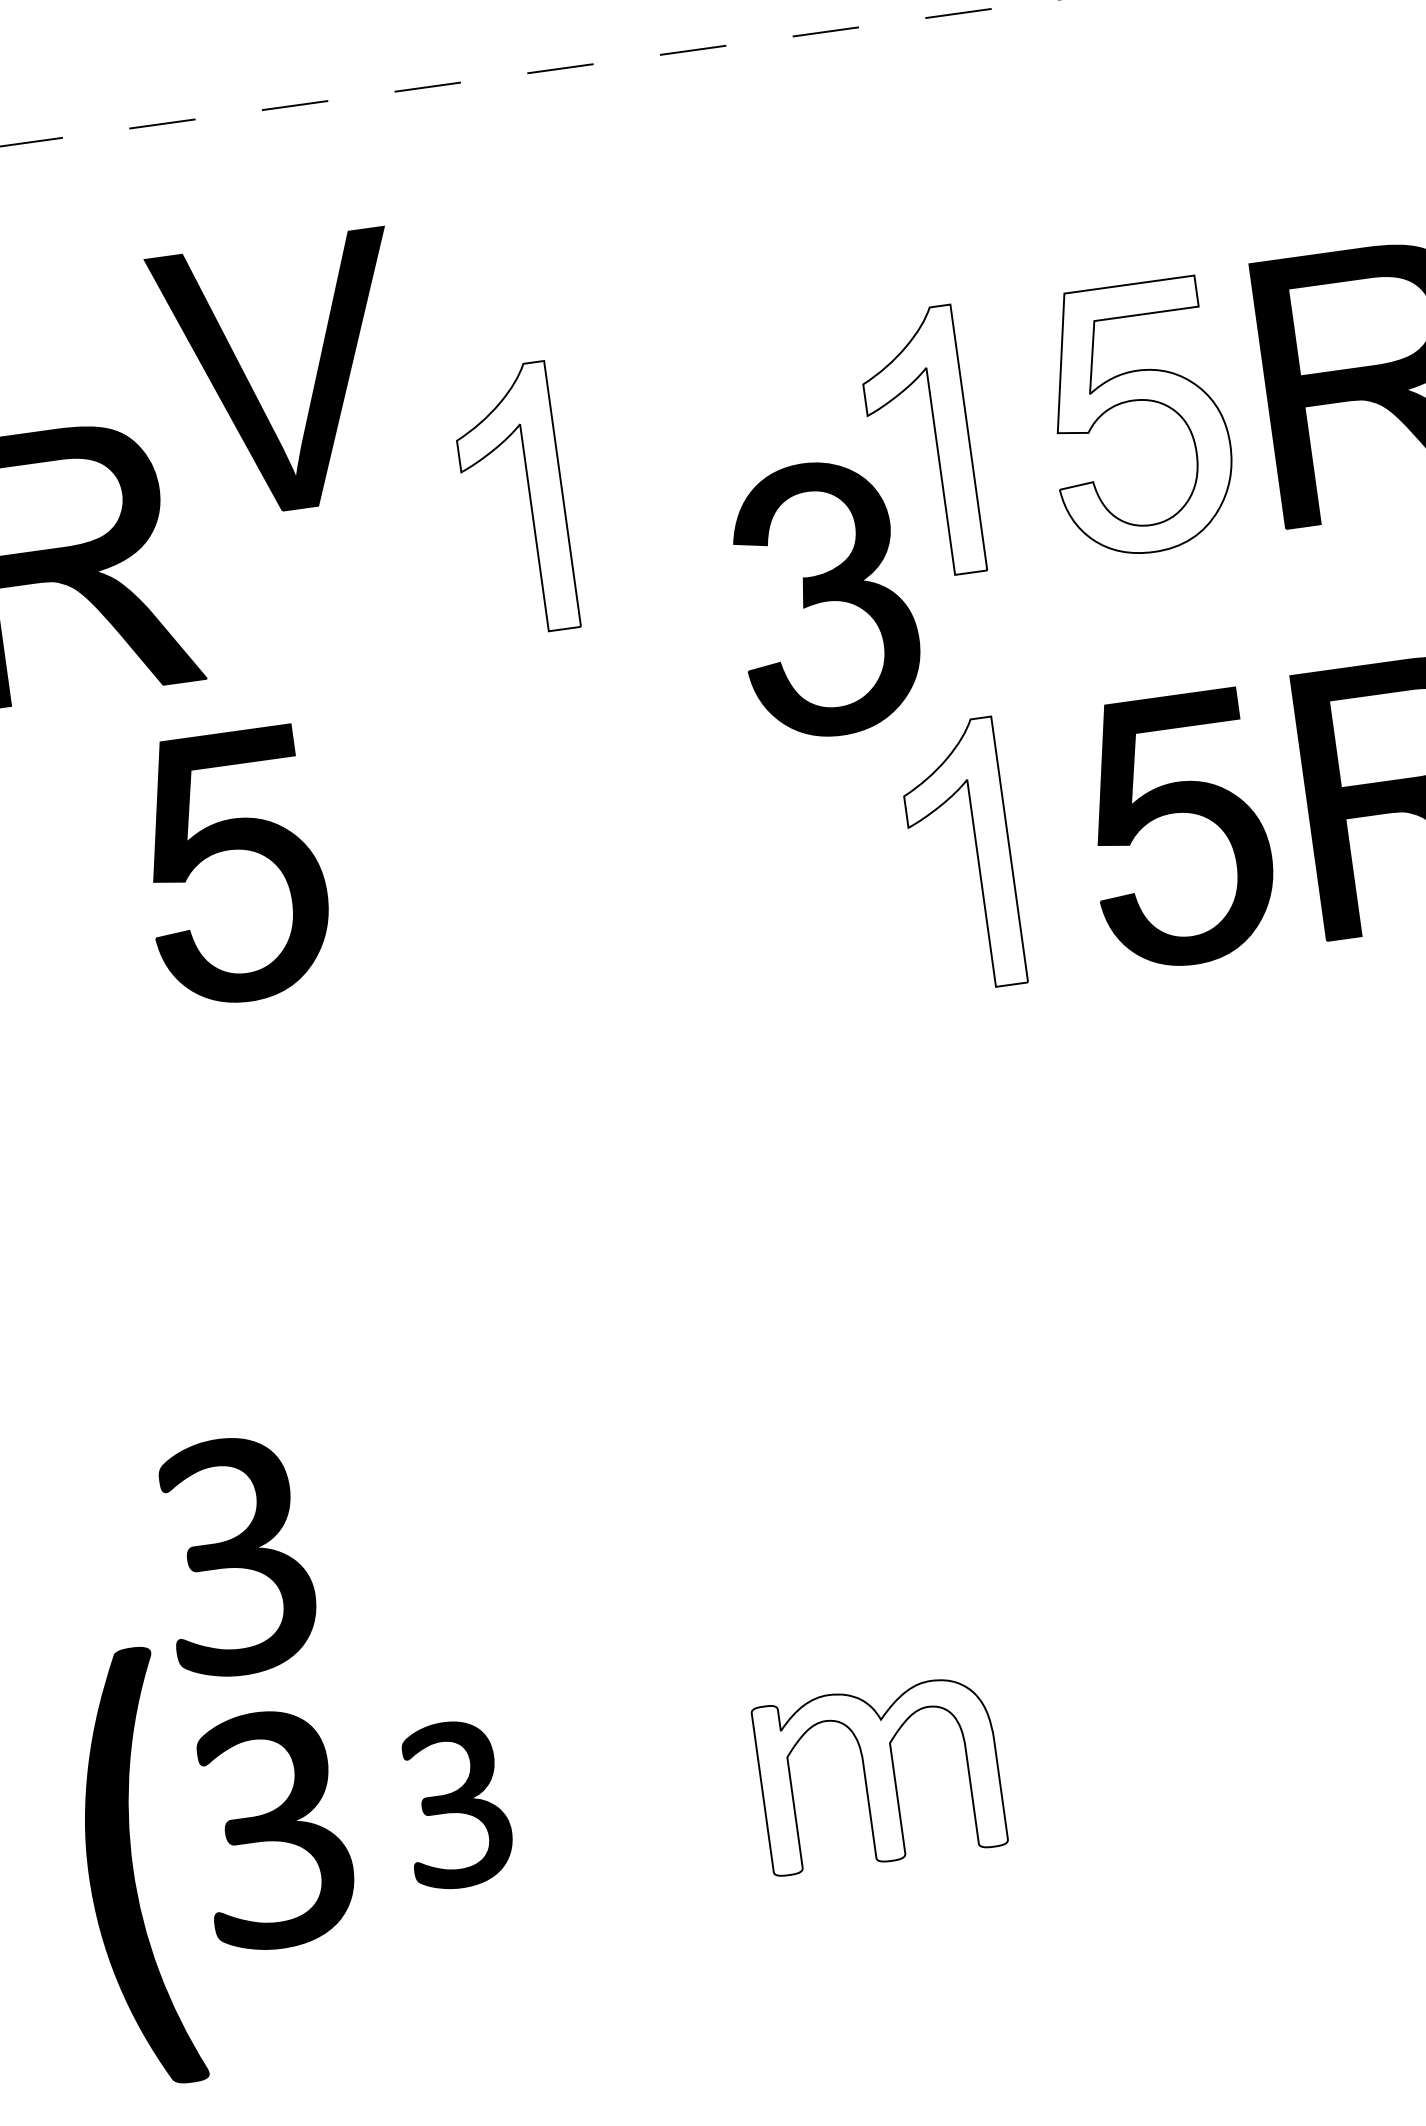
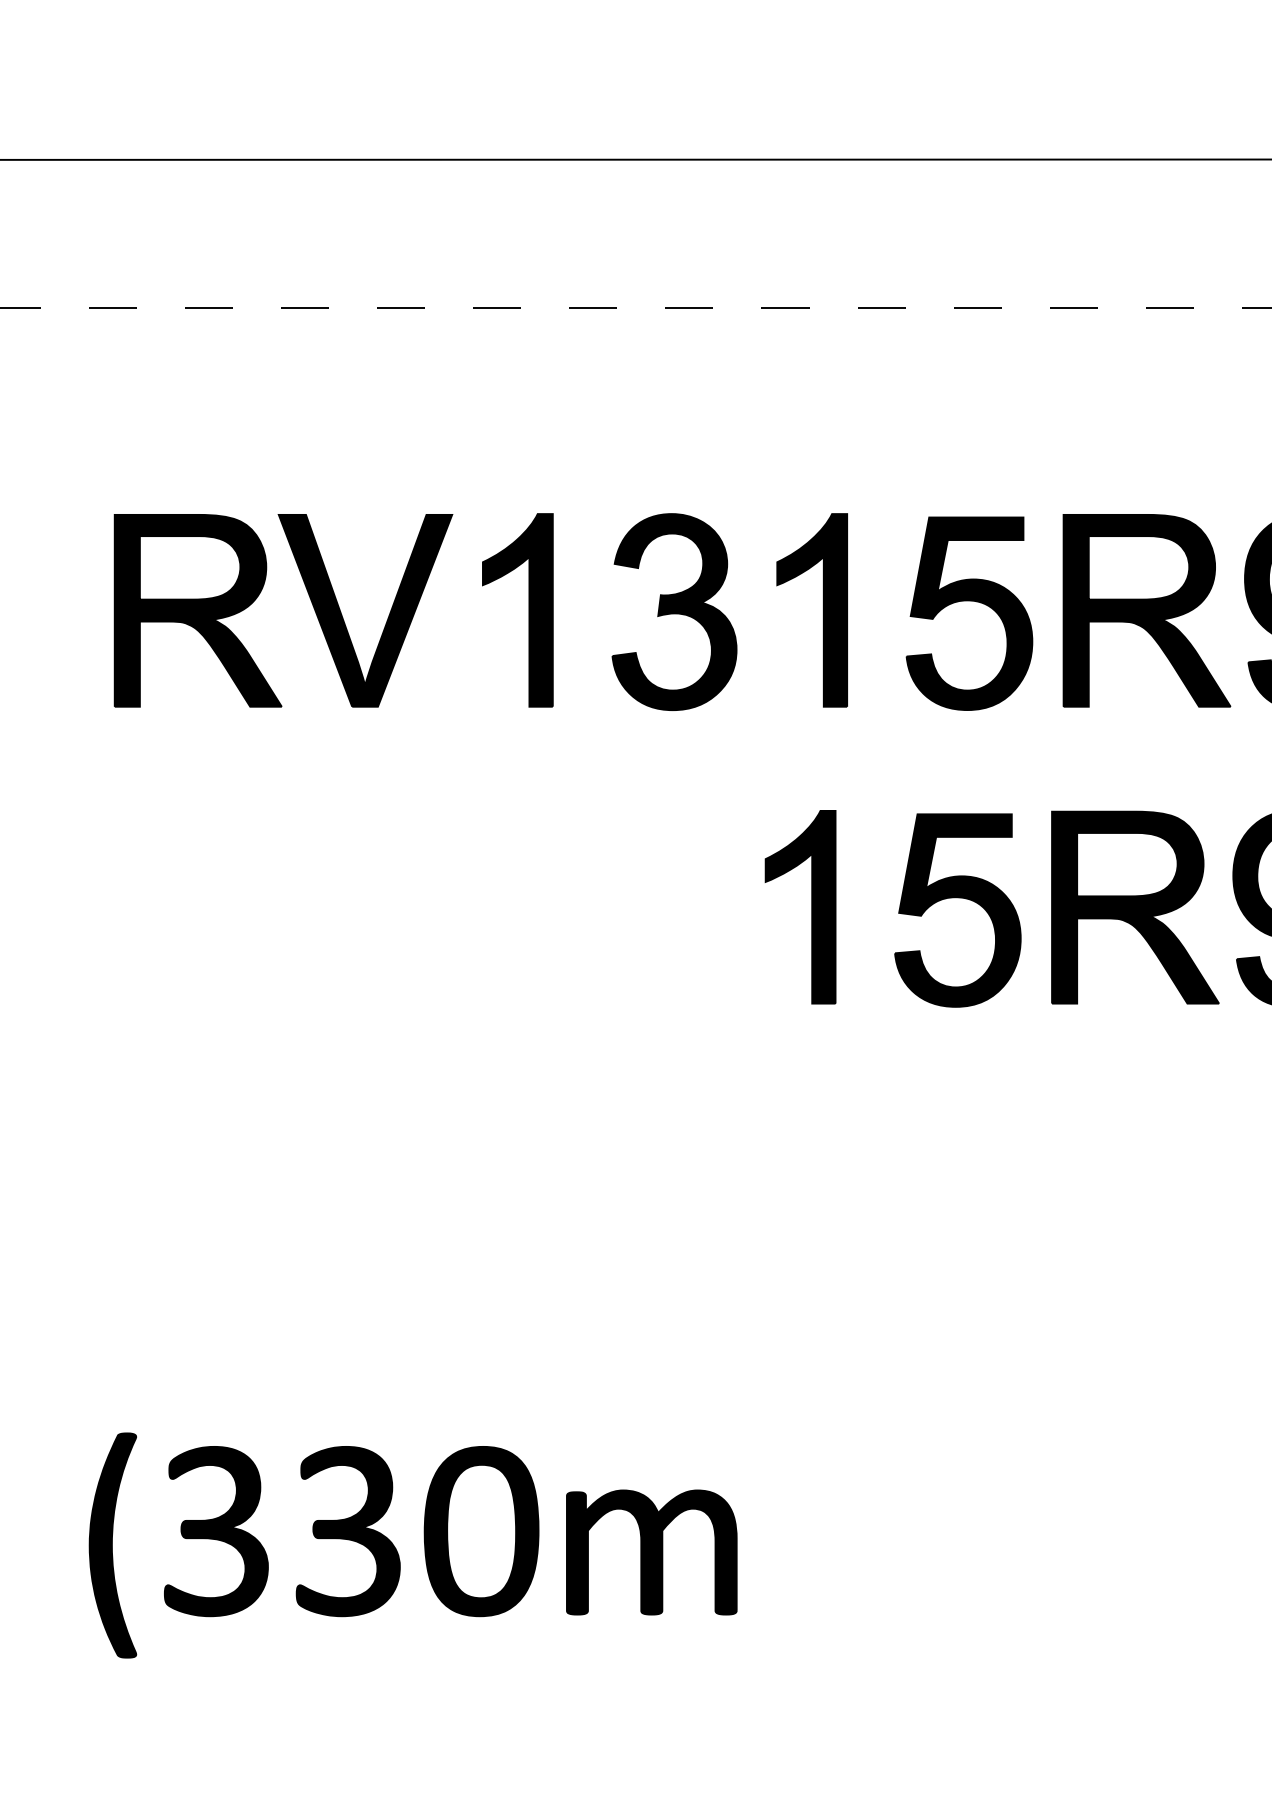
part: (253, 389) -> (343, 617), moved
fill: (1138, 418) -> (969, 613), added
fill: (921, 444) -> (812, 610), added
fill: (513, 500) -> (517, 610), added
part: (825, 598) -> (674, 611), moved
part: (231, 850) -> (282, 831), removed
fill: (961, 855) -> (800, 906), added
part: (236, 1556) -> (216, 1333), removed
fill: (879, 1775) -> (651, 1552), added
part: (640, 1778) -> (481, 1531), added
part: (455, 1804) -> (347, 1531), size x1.43
part: (133, 1868) -> (112, 1545), size x0.71

